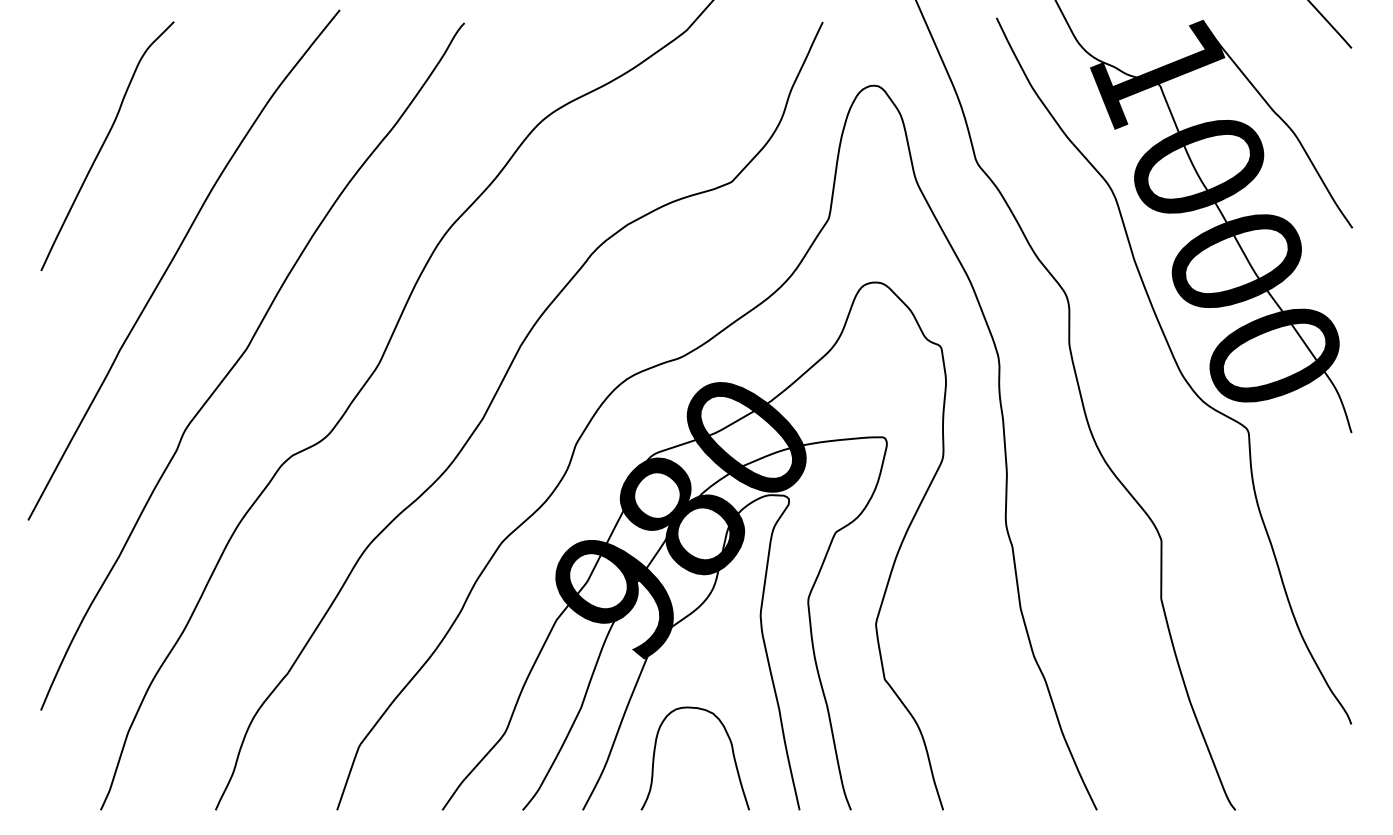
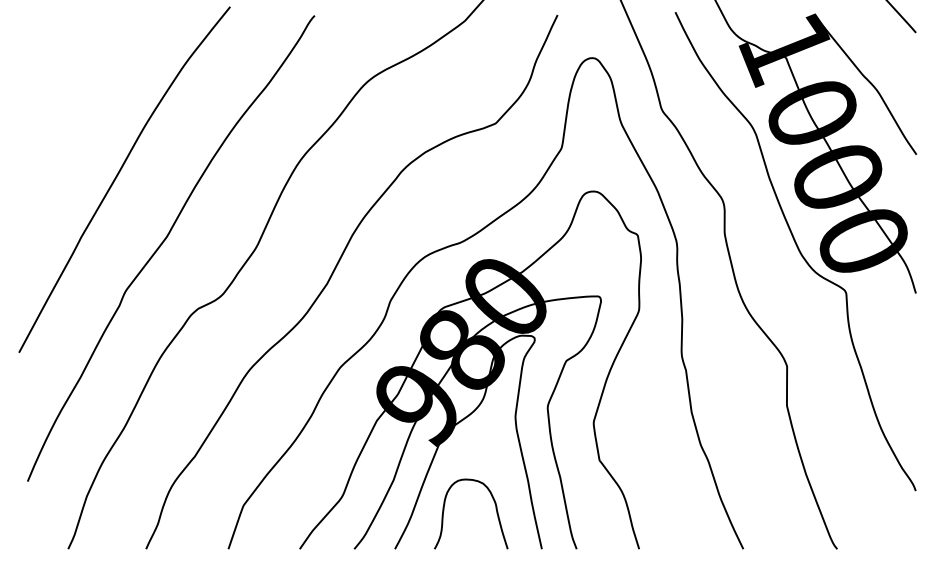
curve: (105, 143) -> (71, 97), removed

